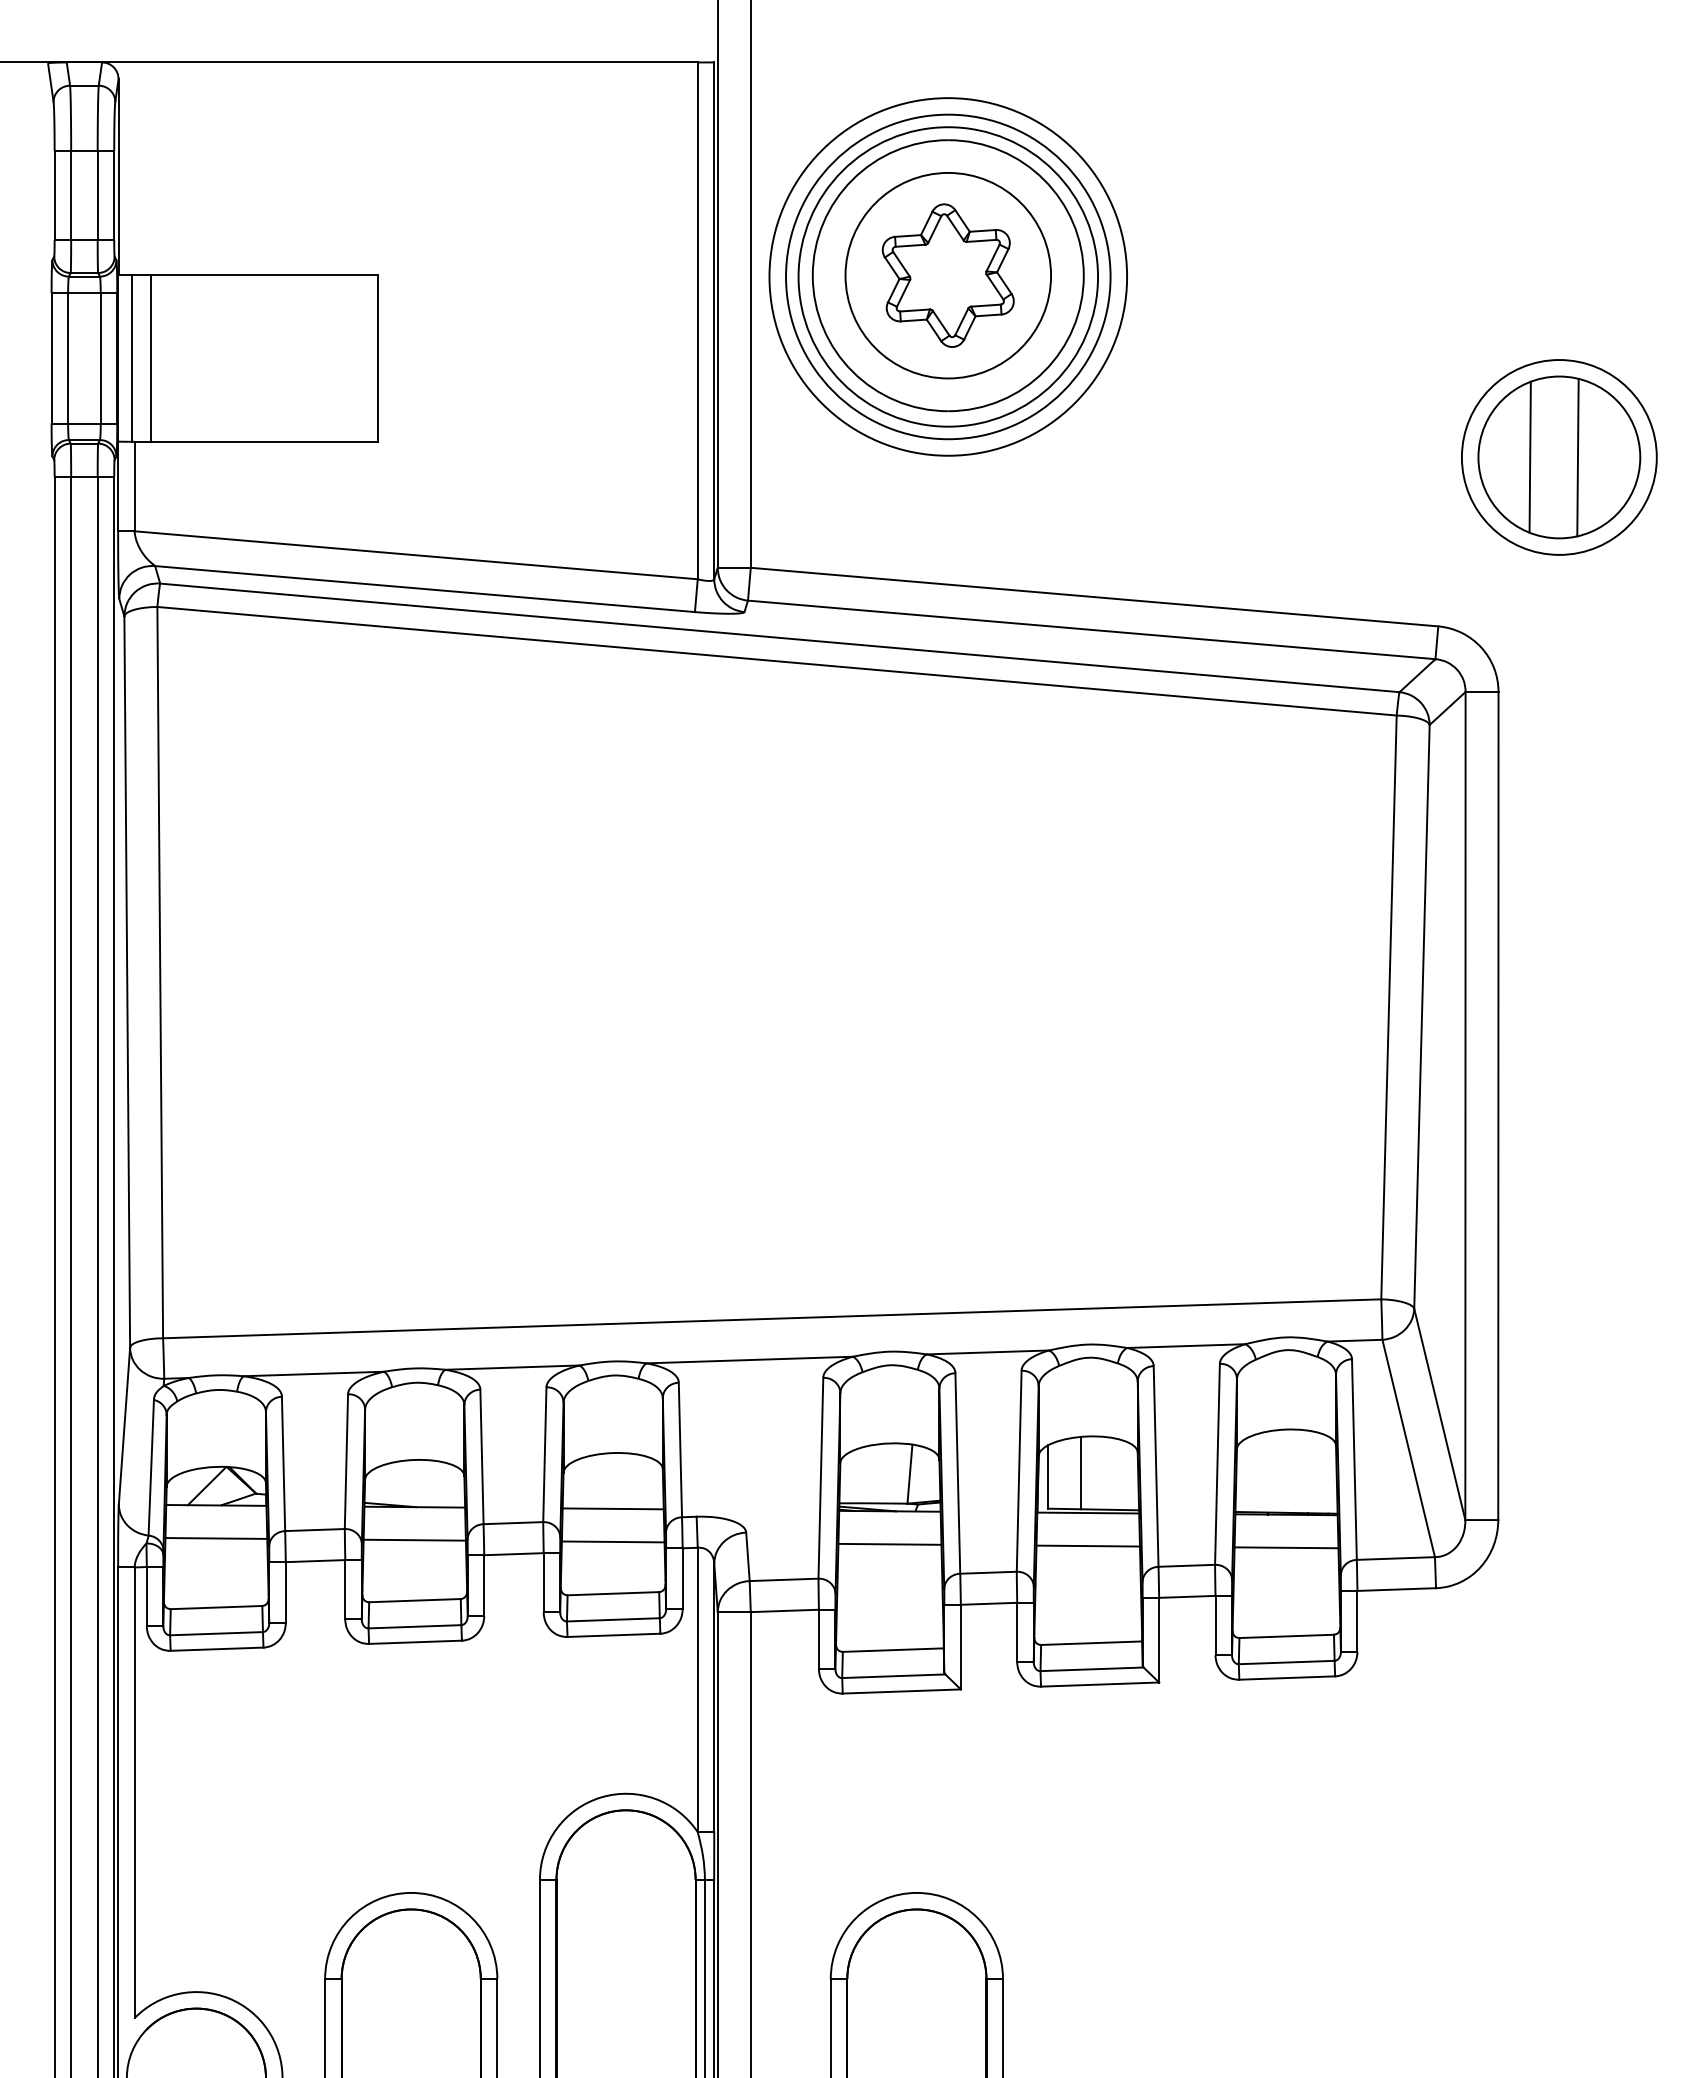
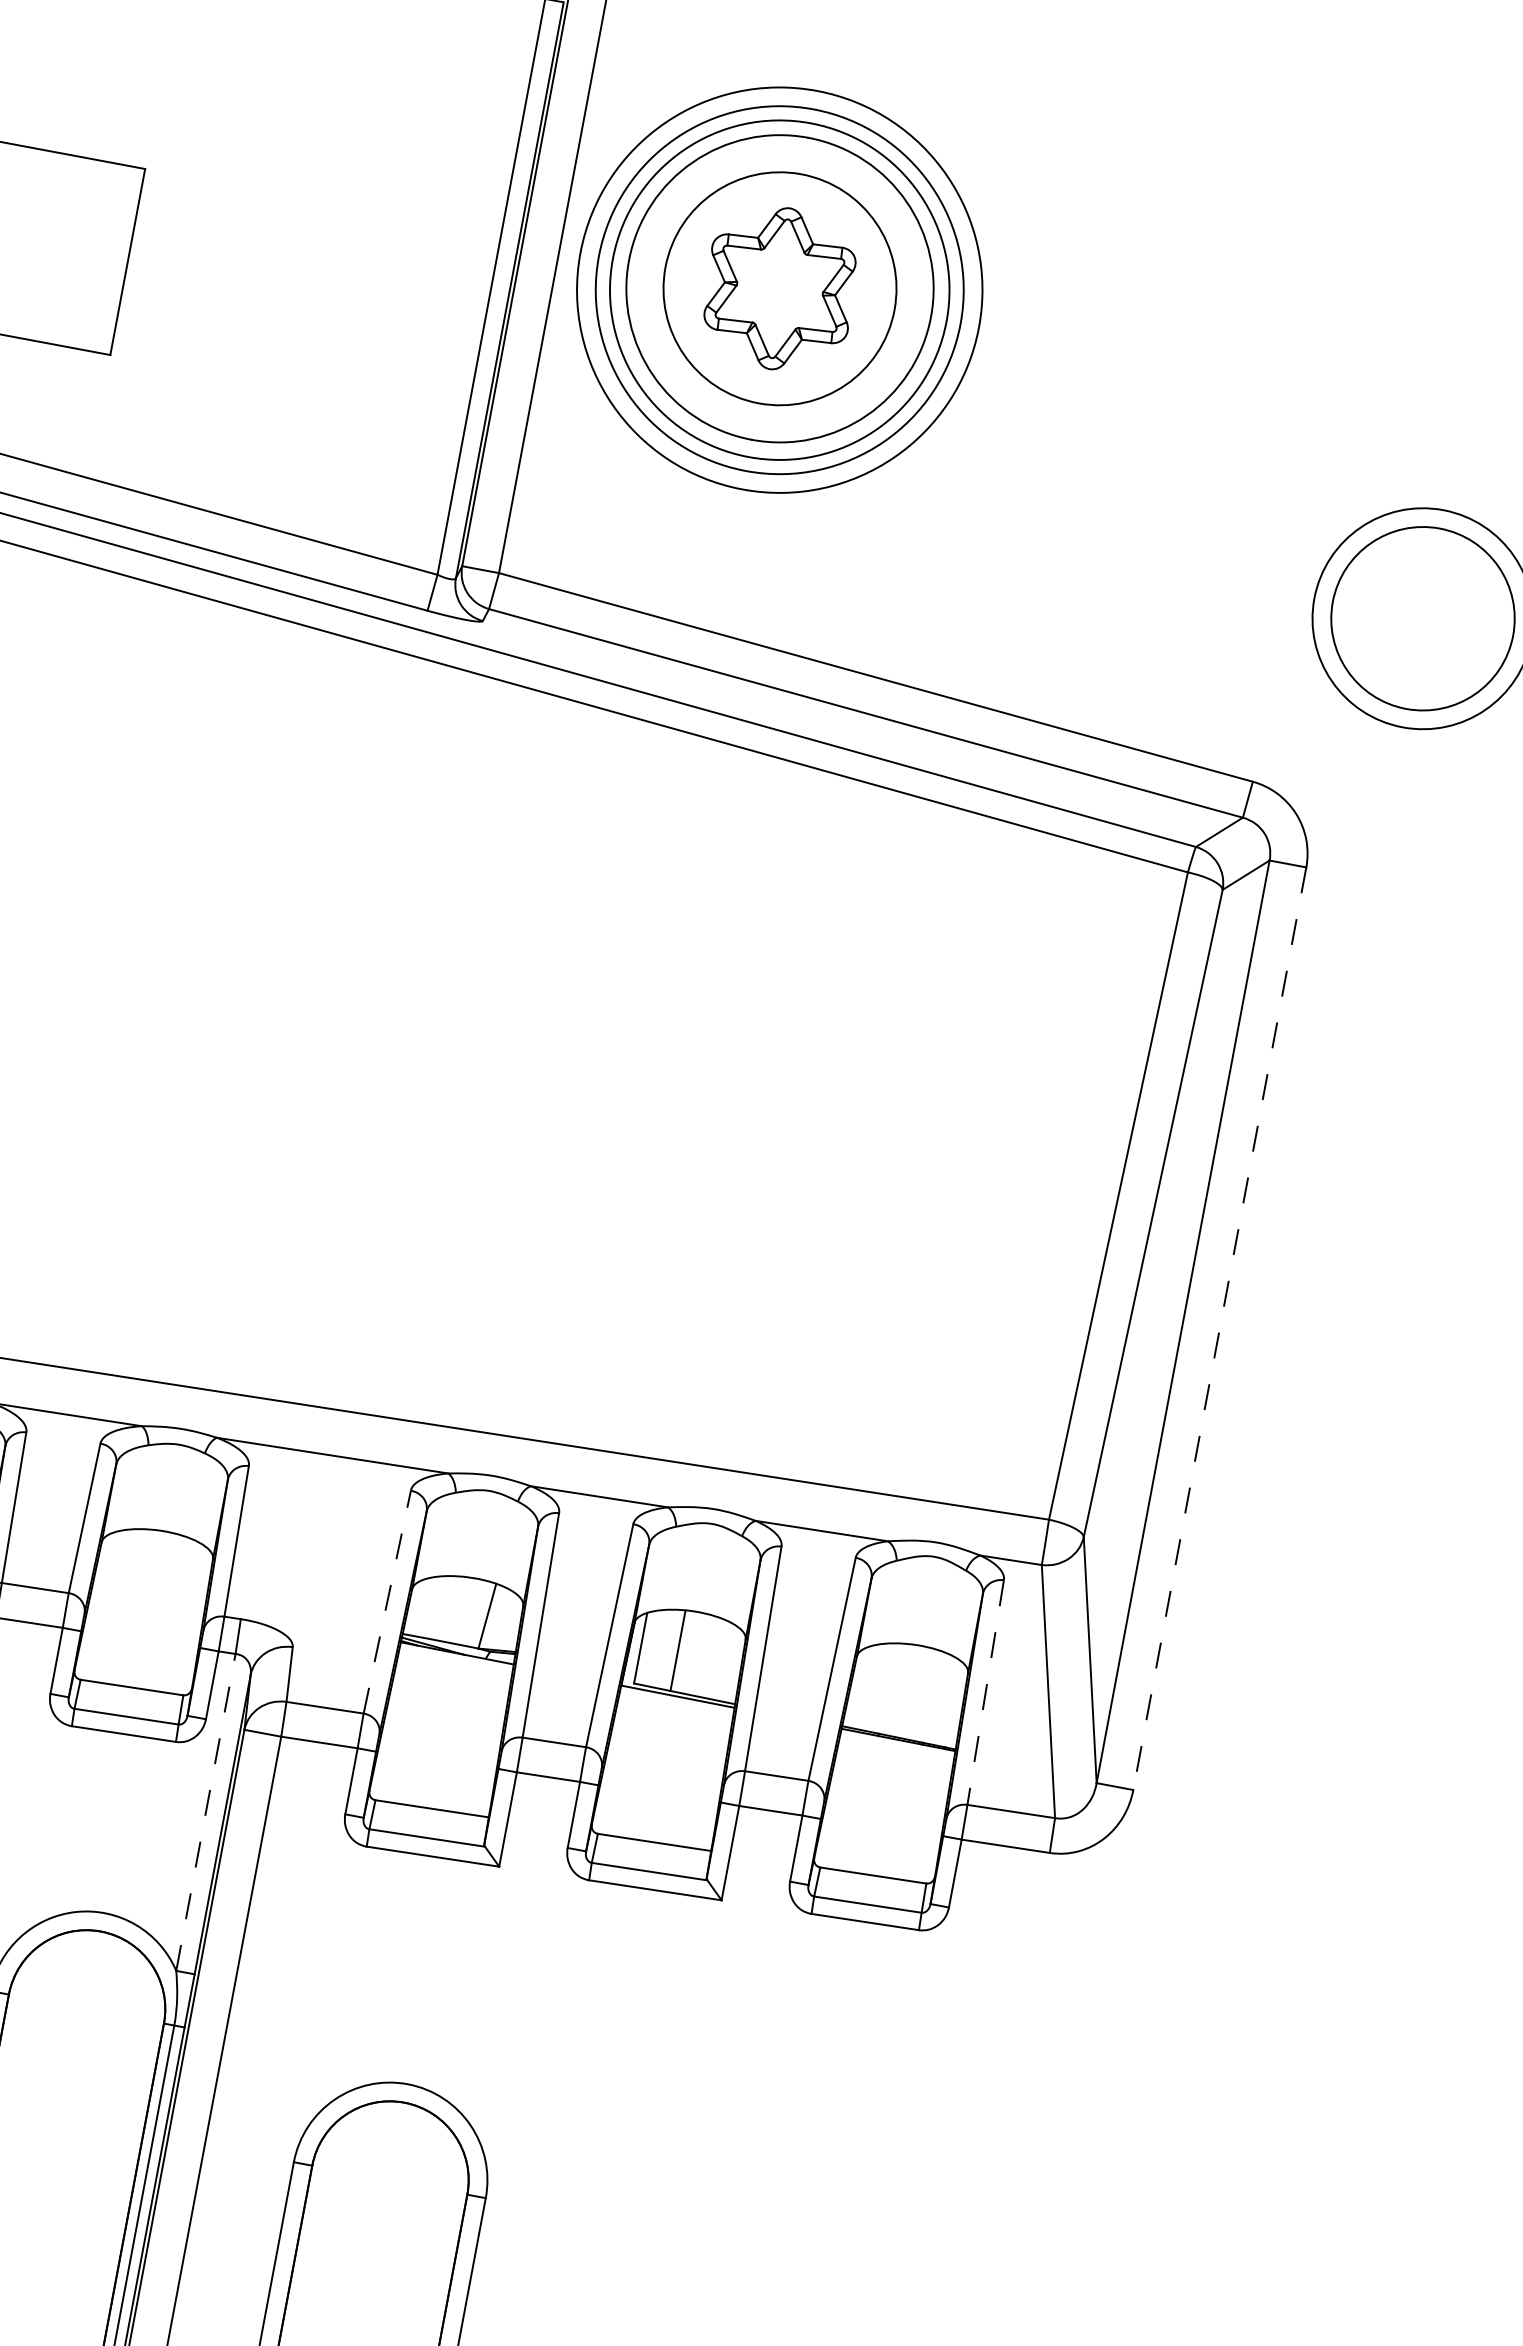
line: (1529, 456) -> (1389, 611), removed
line: (1577, 457) -> (1443, 622), removed
line: (1498, 1106) -> (1219, 1329), solid -> dashed
line: (1354, 1460) -> (985, 1693), solid -> dashed
line: (820, 1477) -> (387, 1601), solid -> dashed
line: (612, 1508) -> (148, 1592), removed
line: (612, 1541) -> (141, 1629), removed
line: (889, 1543) -> (450, 1689), removed
line: (1087, 1545) -> (670, 1732), removed
line: (1286, 1547) -> (891, 1776), removed
line: (697, 1689) -> (205, 1811), solid -> dashed

